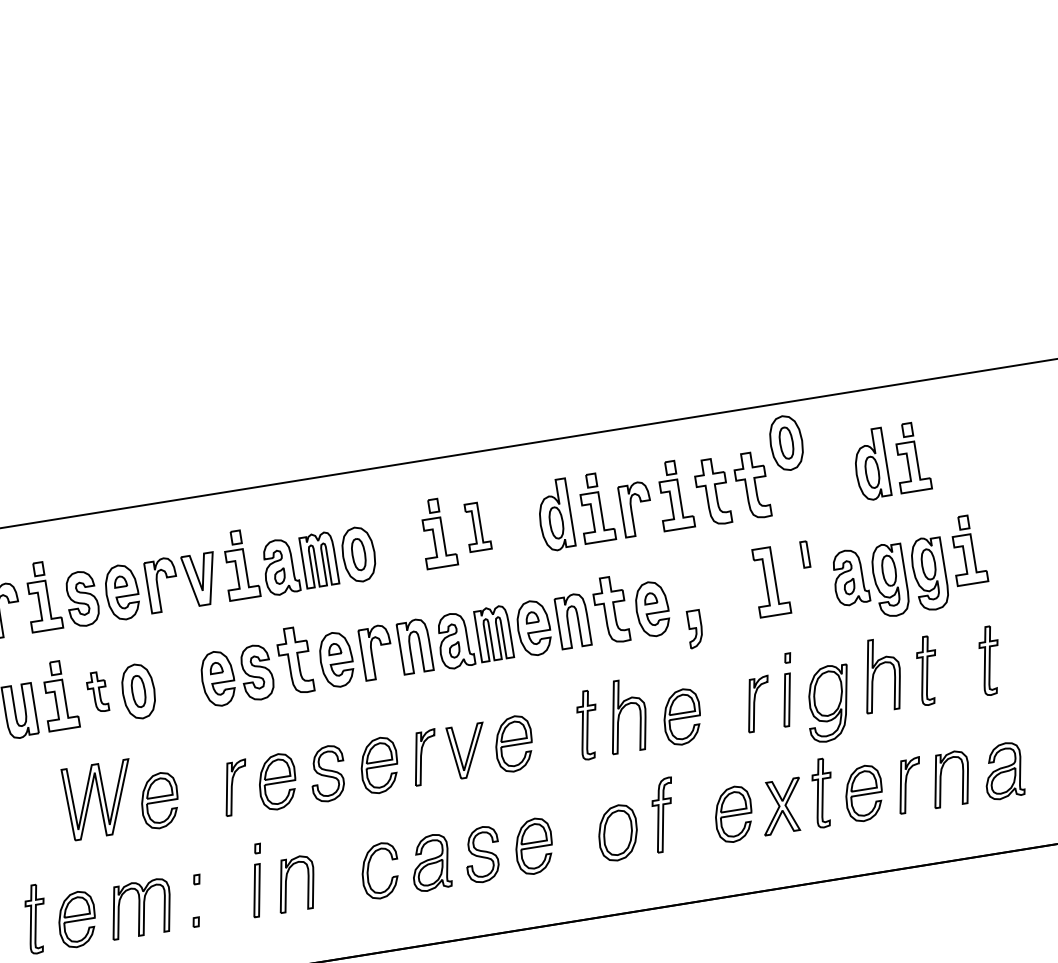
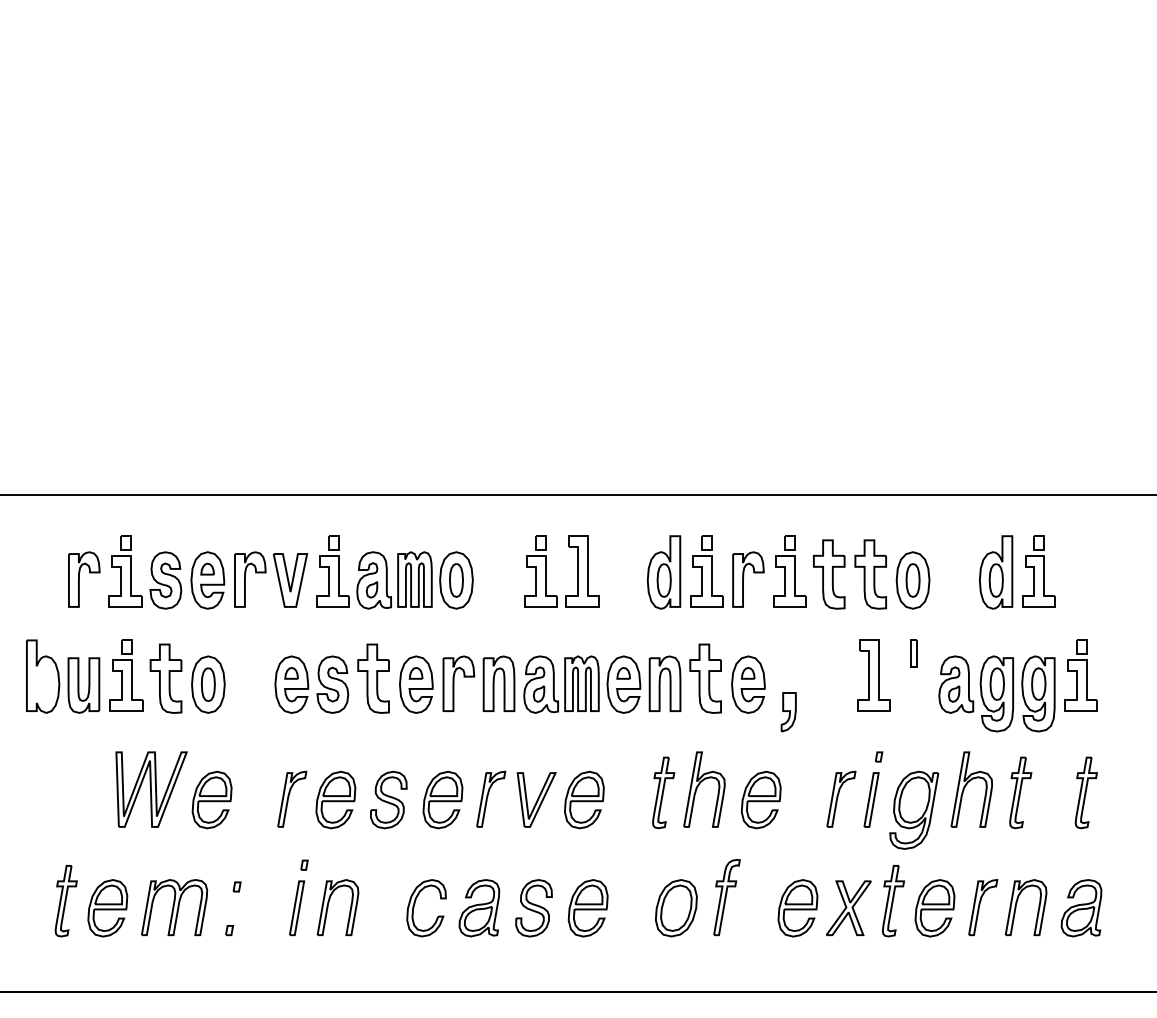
part: (785, 443) -> (912, 580), moved
part: (477, 526) -> (582, 571), size x1.43
part: (96, 692) -> (165, 678), size x1.67

